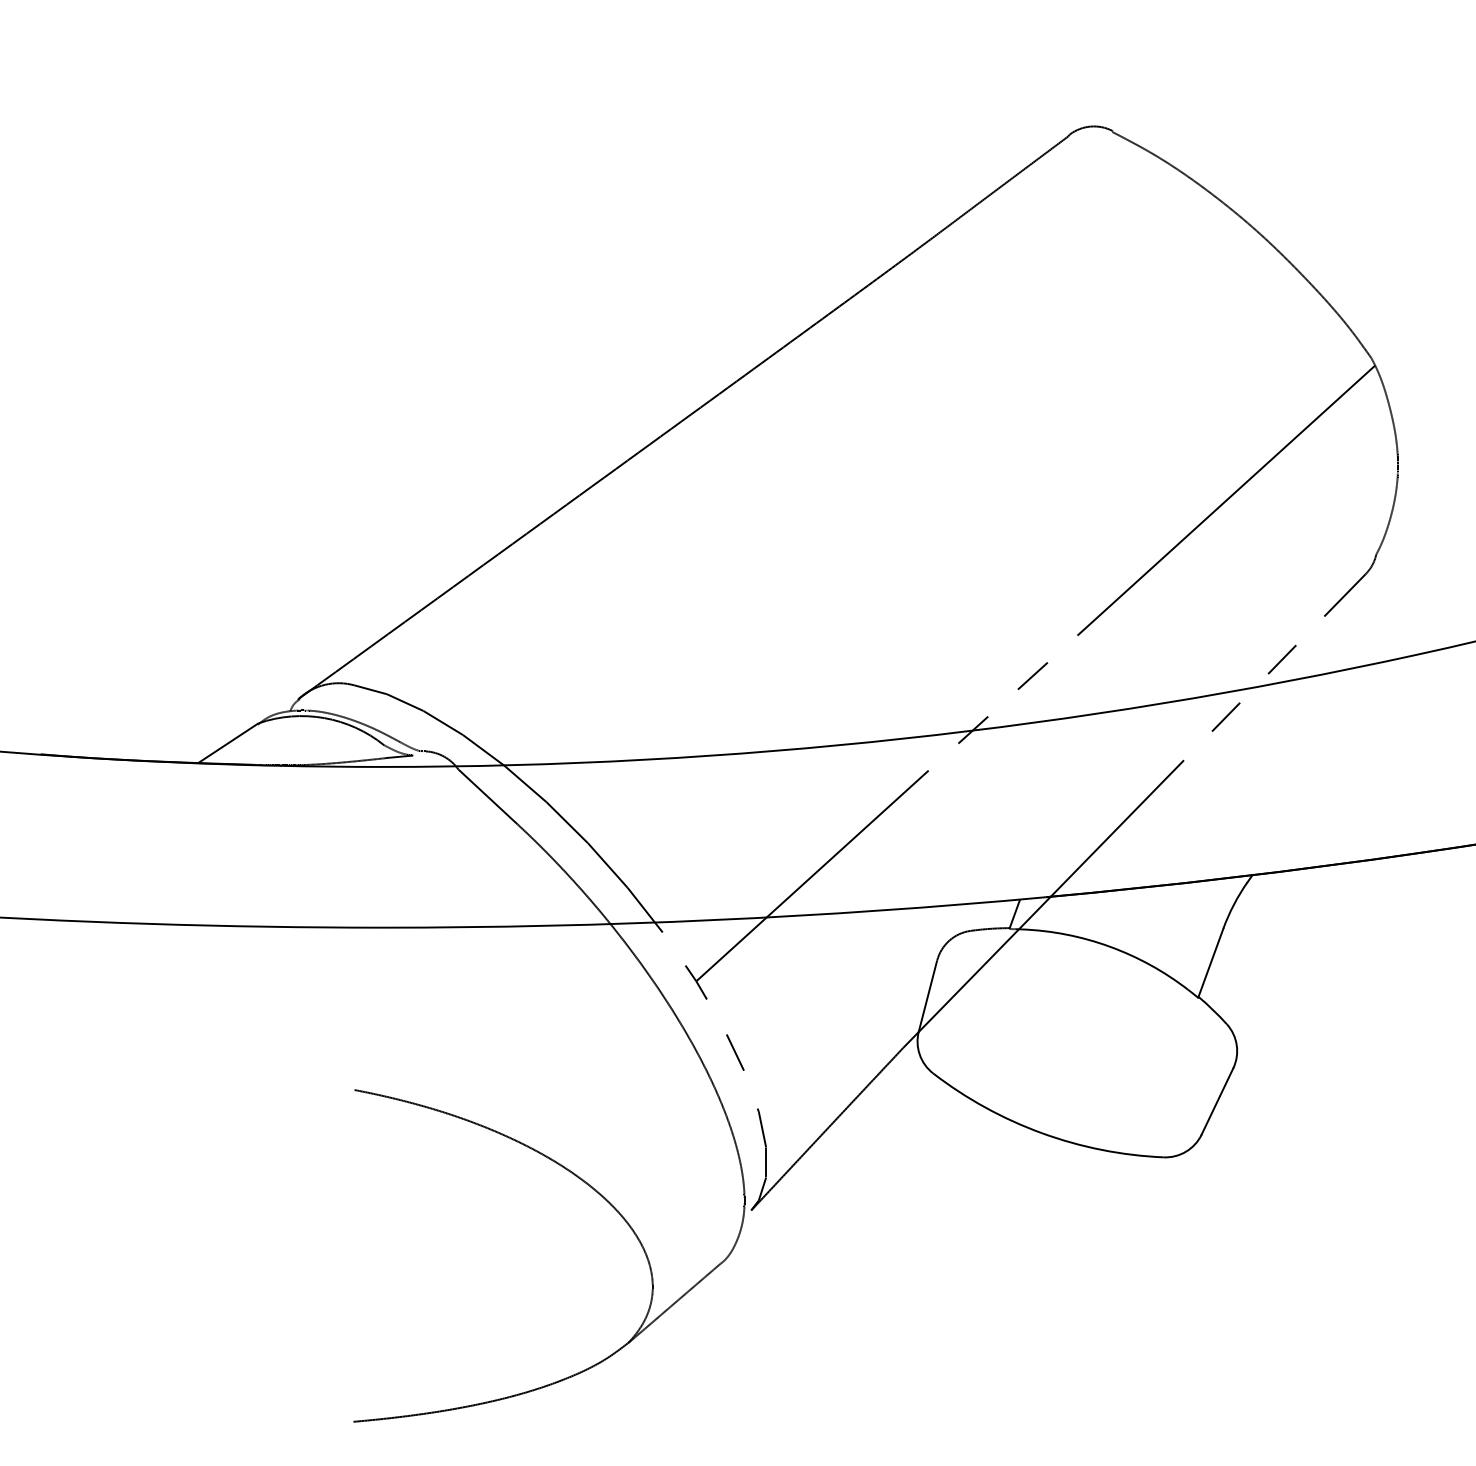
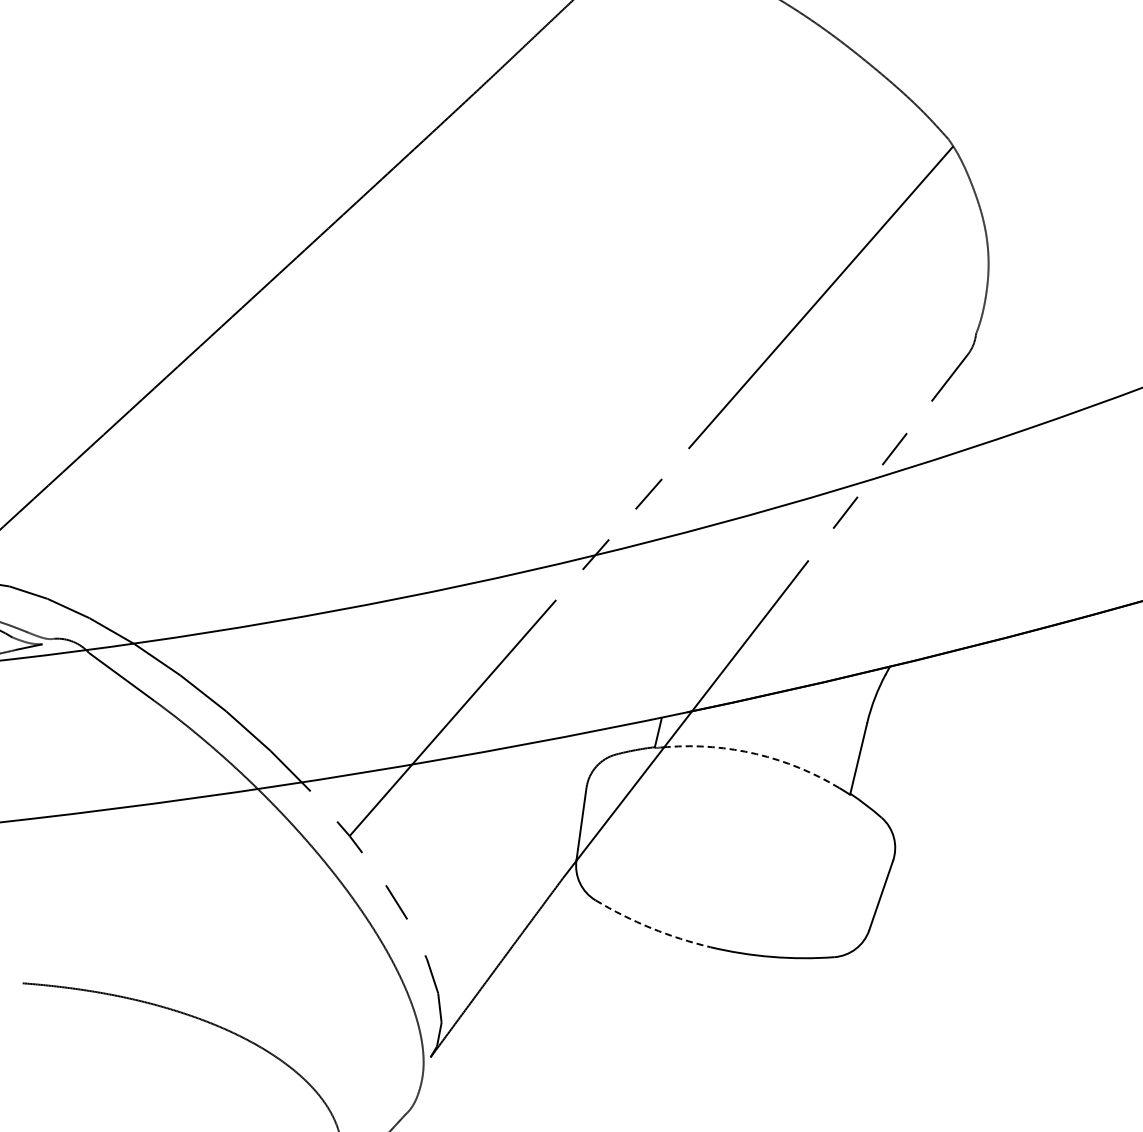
arc: (1109, 946) -> (756, 753), solid -> dashed
arc: (985, 1107) -> (651, 928), solid -> dashed

